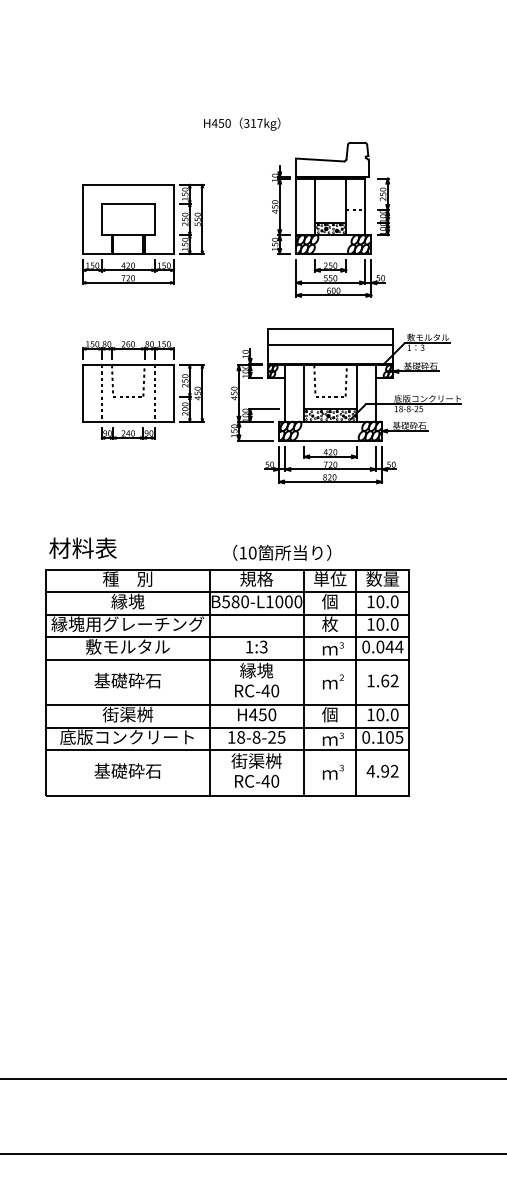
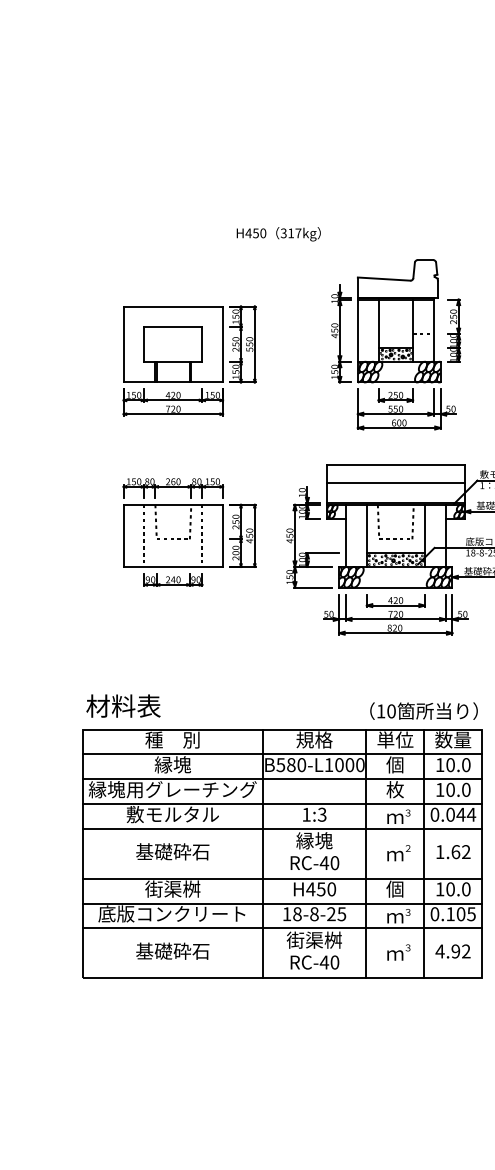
text: (242, 123) -> (279, 233), moved
text: (282, 552) -> (424, 710), moved

